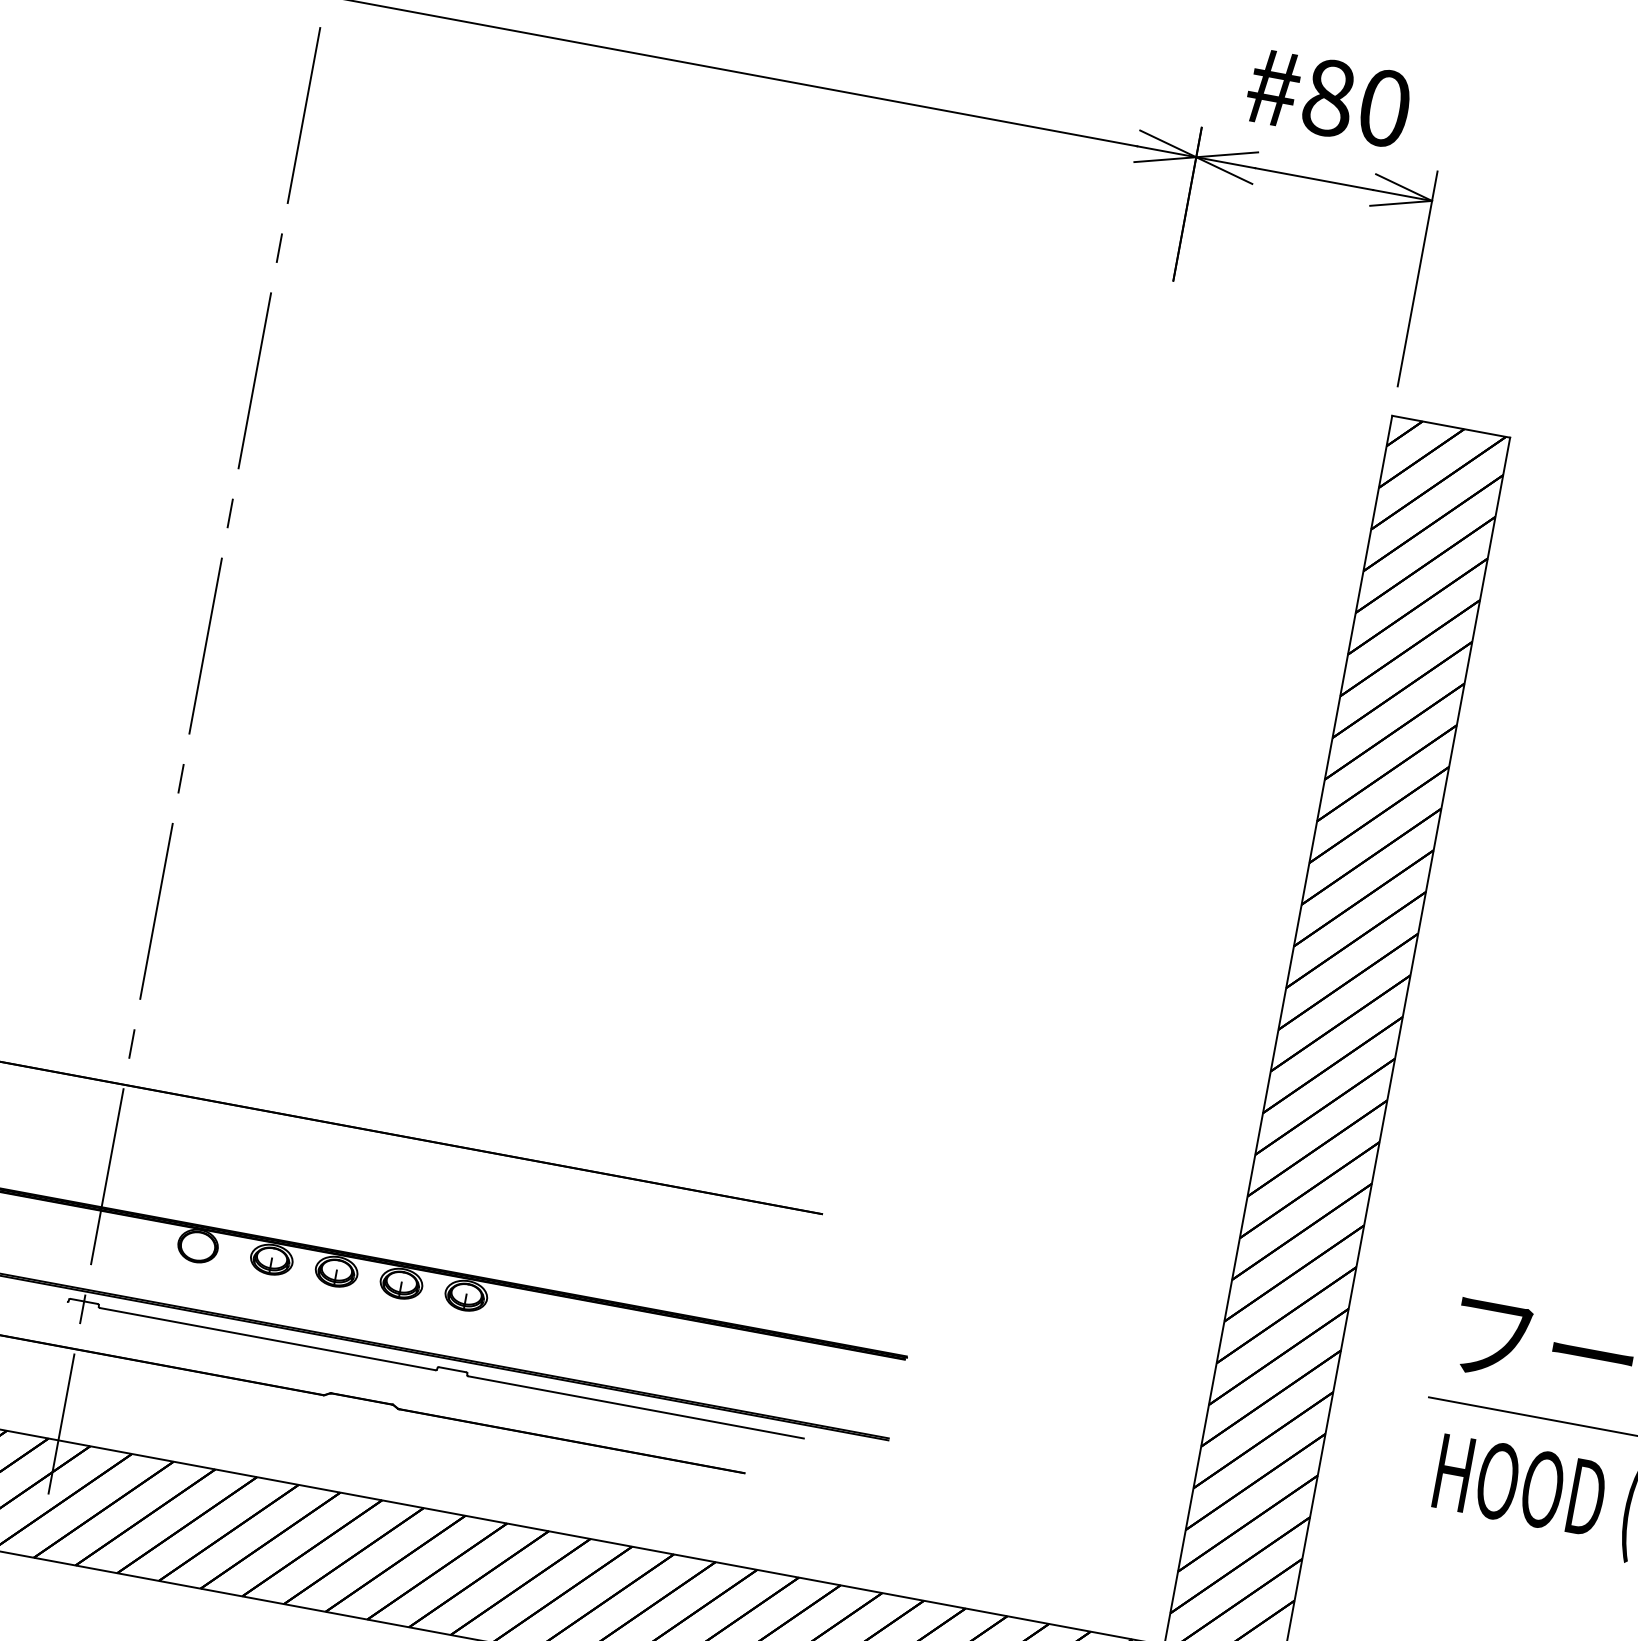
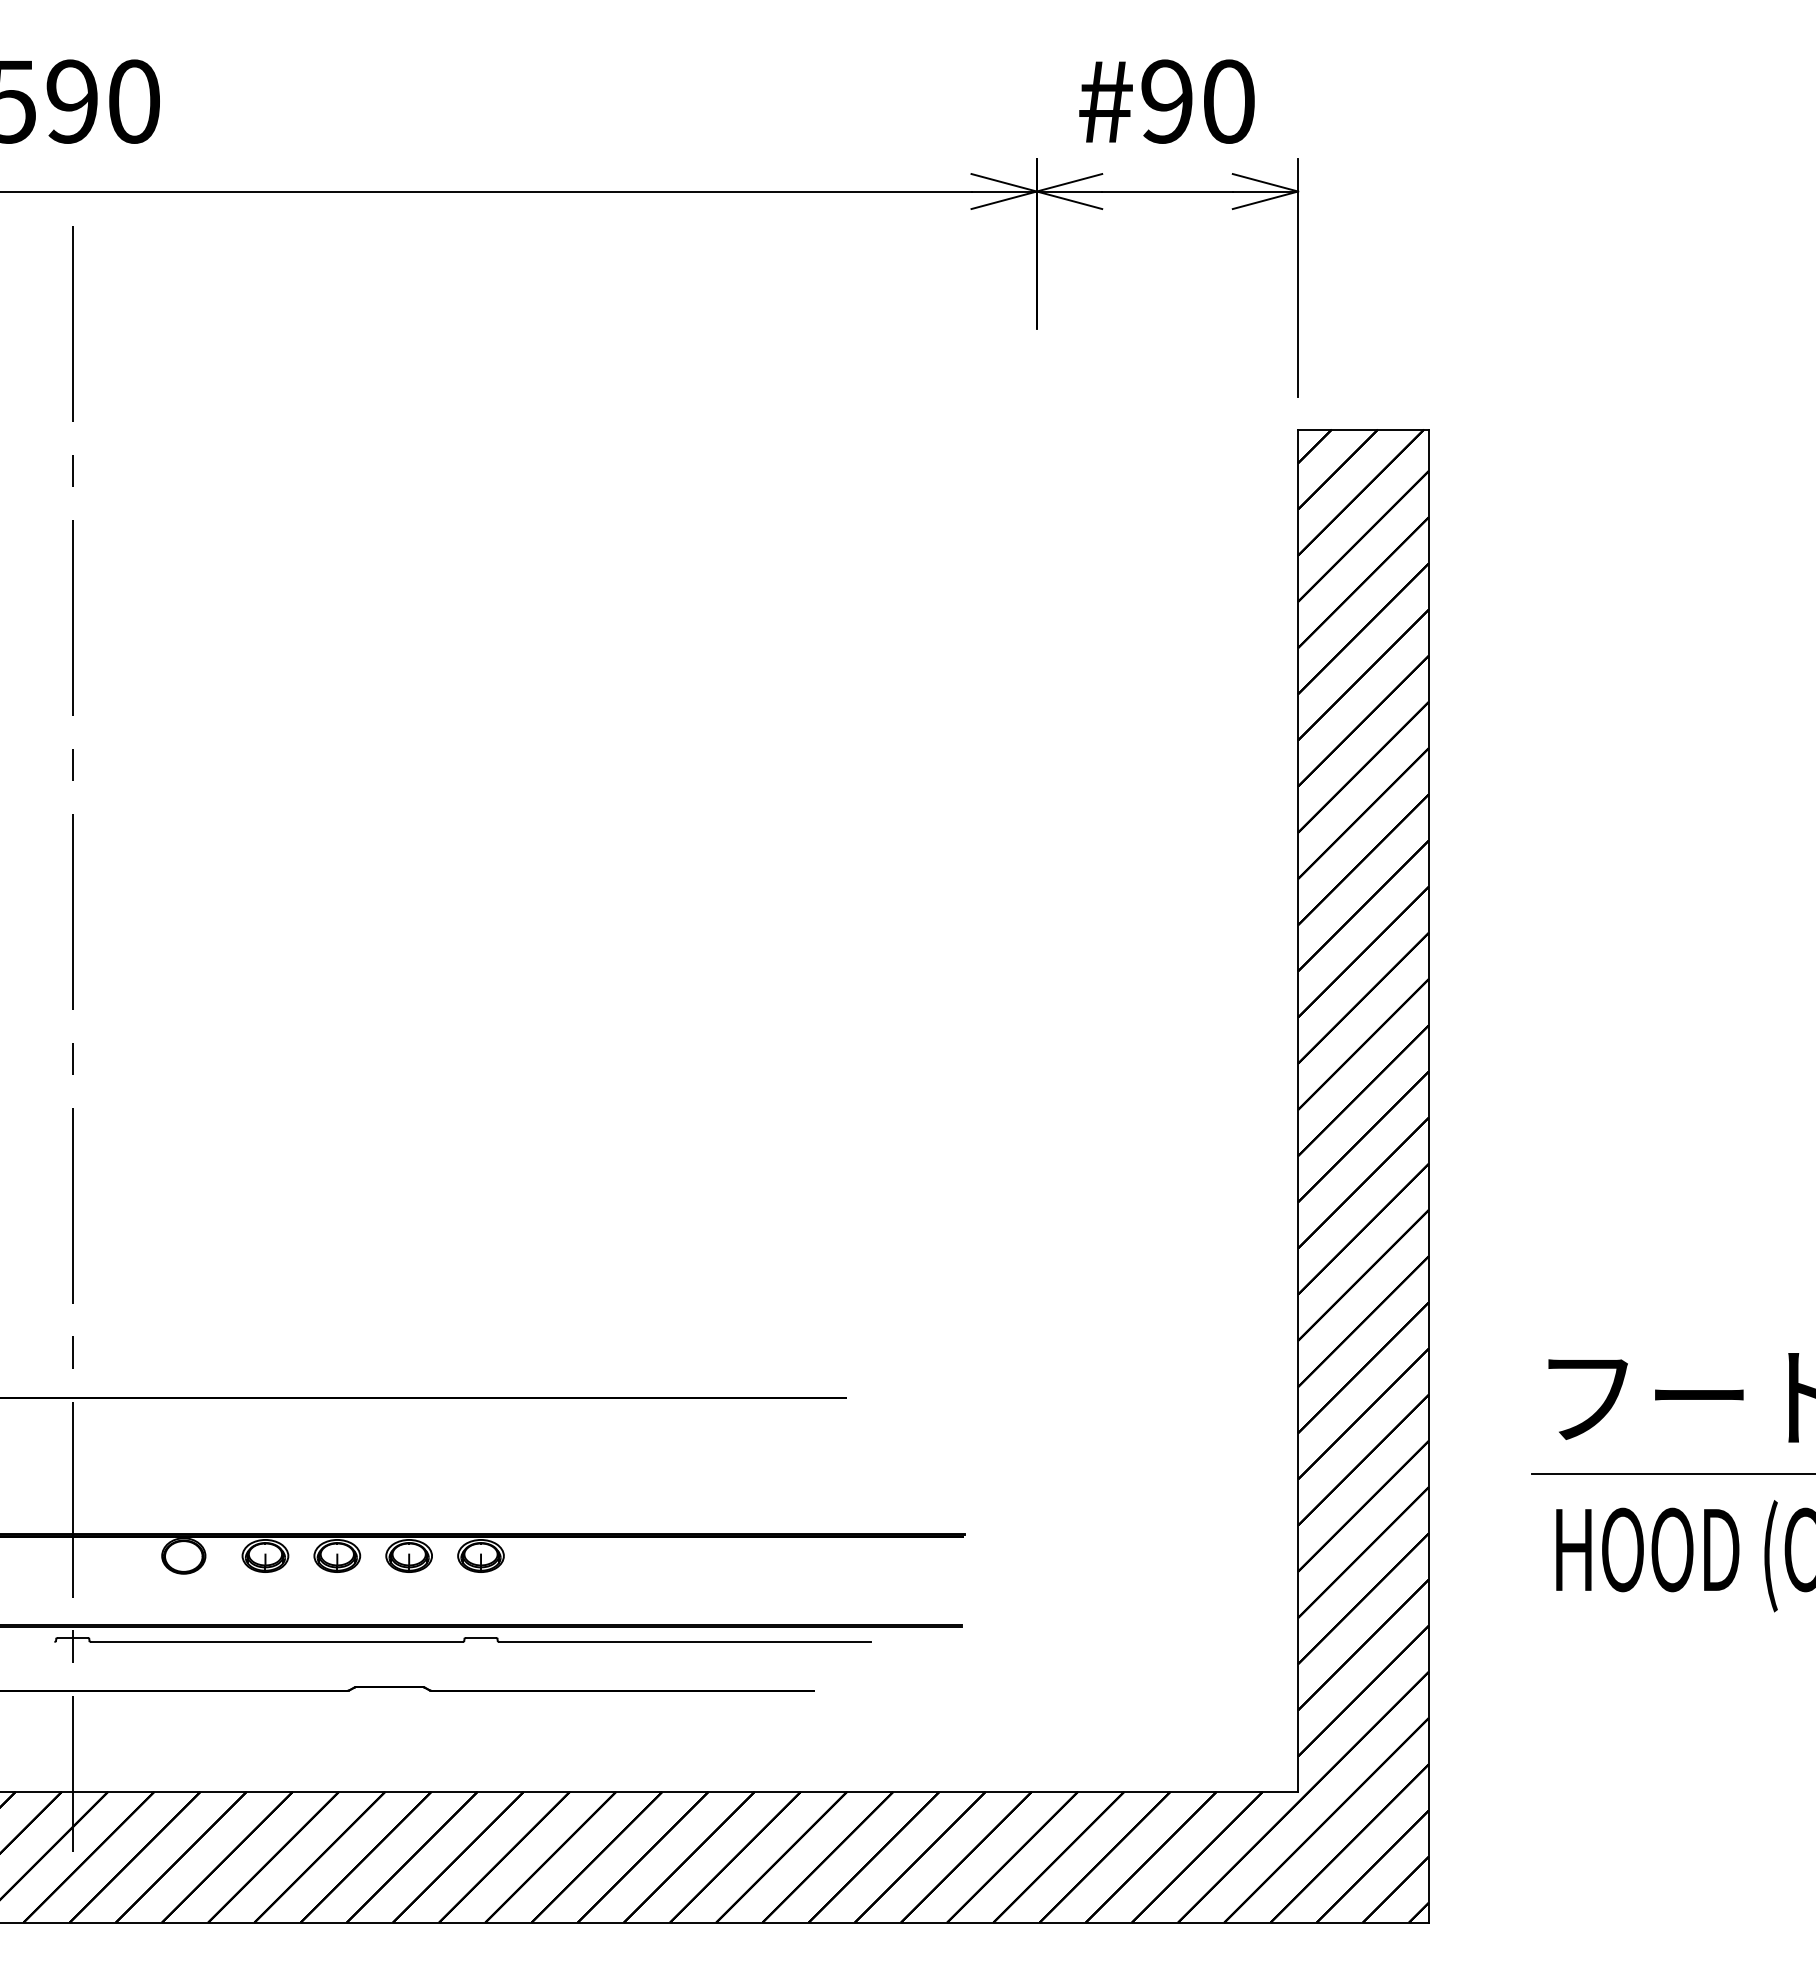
text: (1329, 97) -> (1167, 101), #80 -> #90

